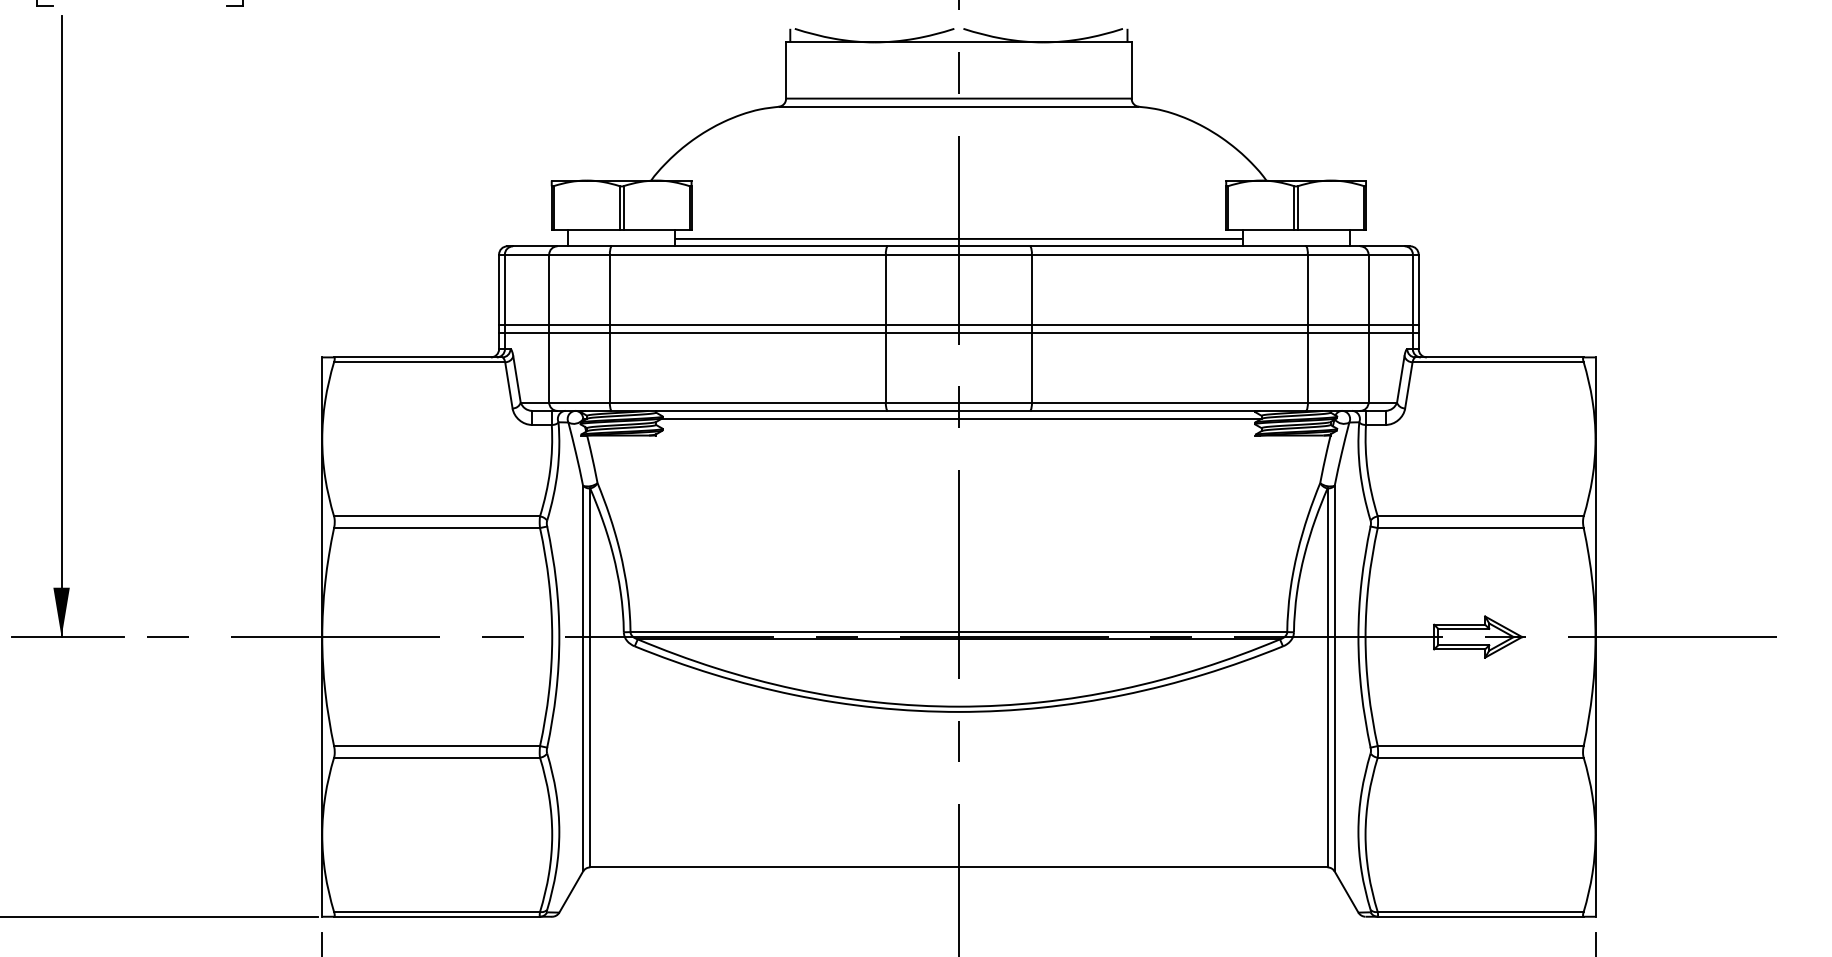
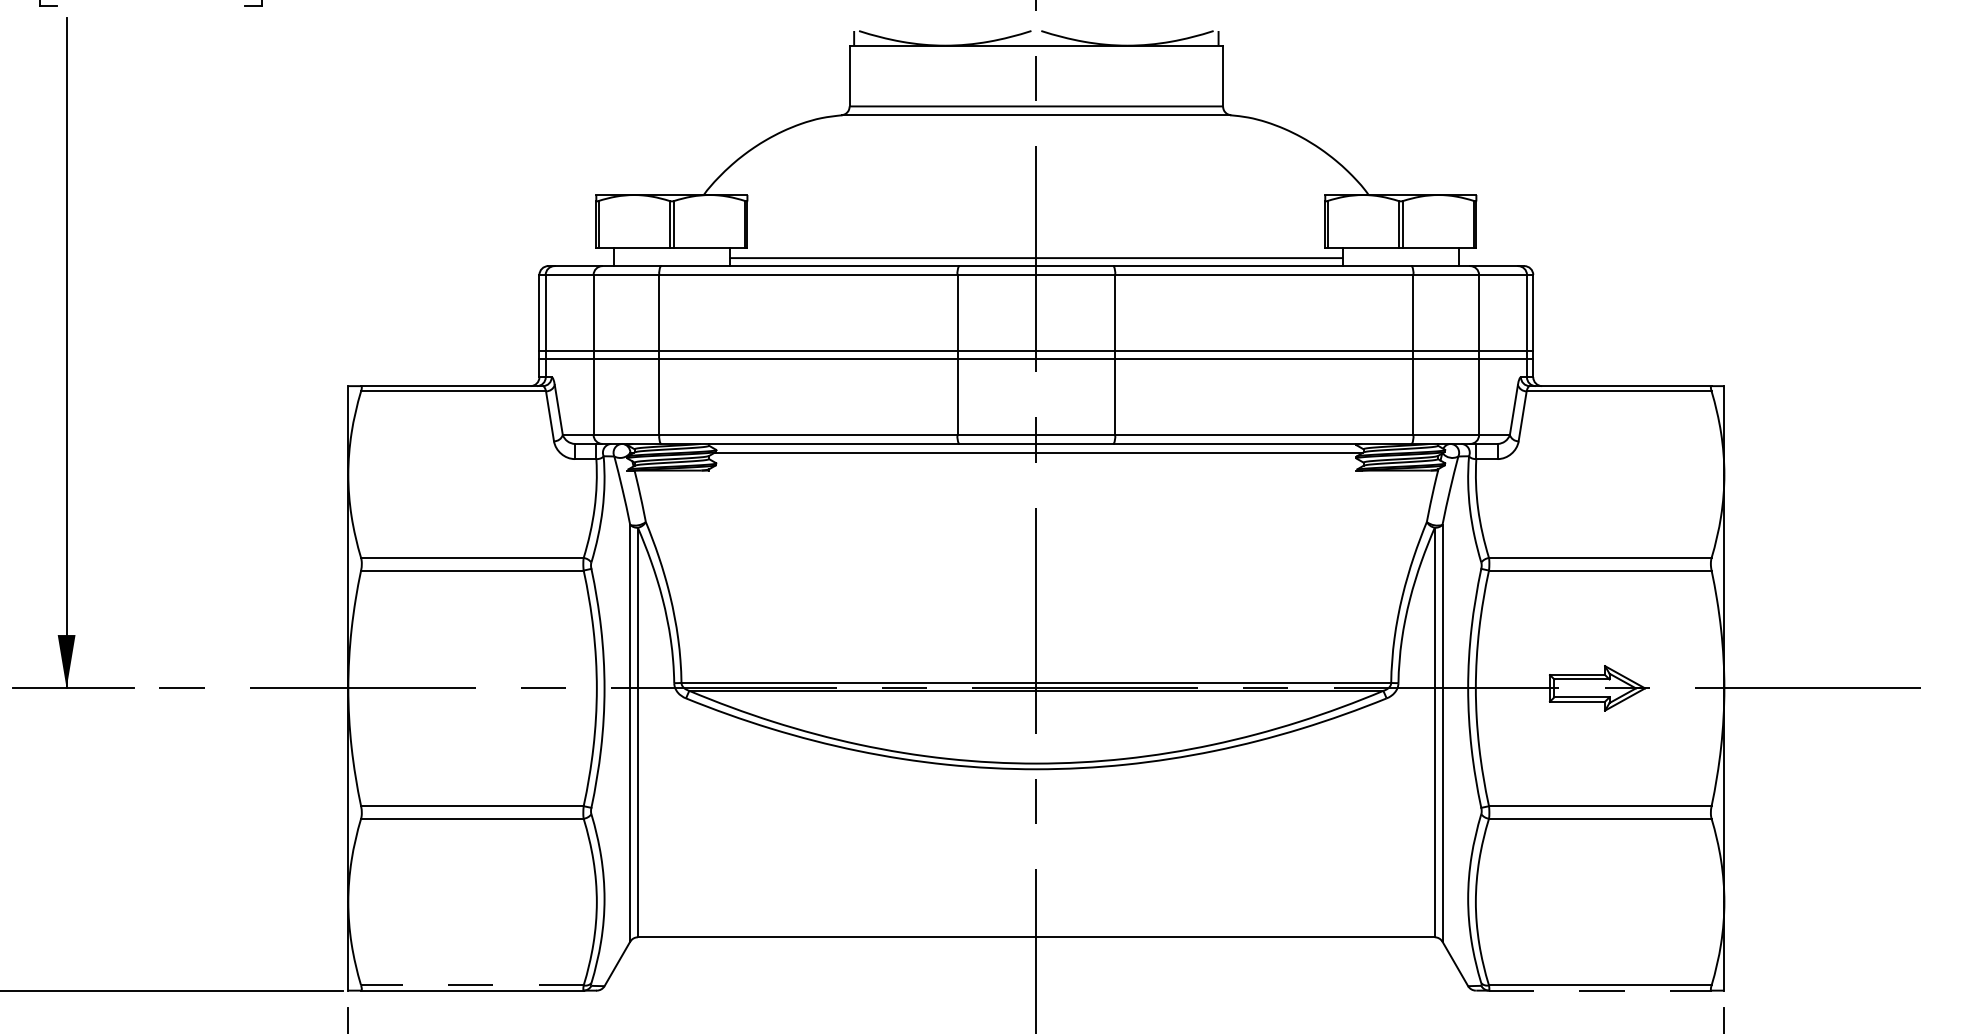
line: (436, 912) -> (471, 985), solid -> dashed
line: (1480, 916) -> (1600, 990), solid -> dashed

